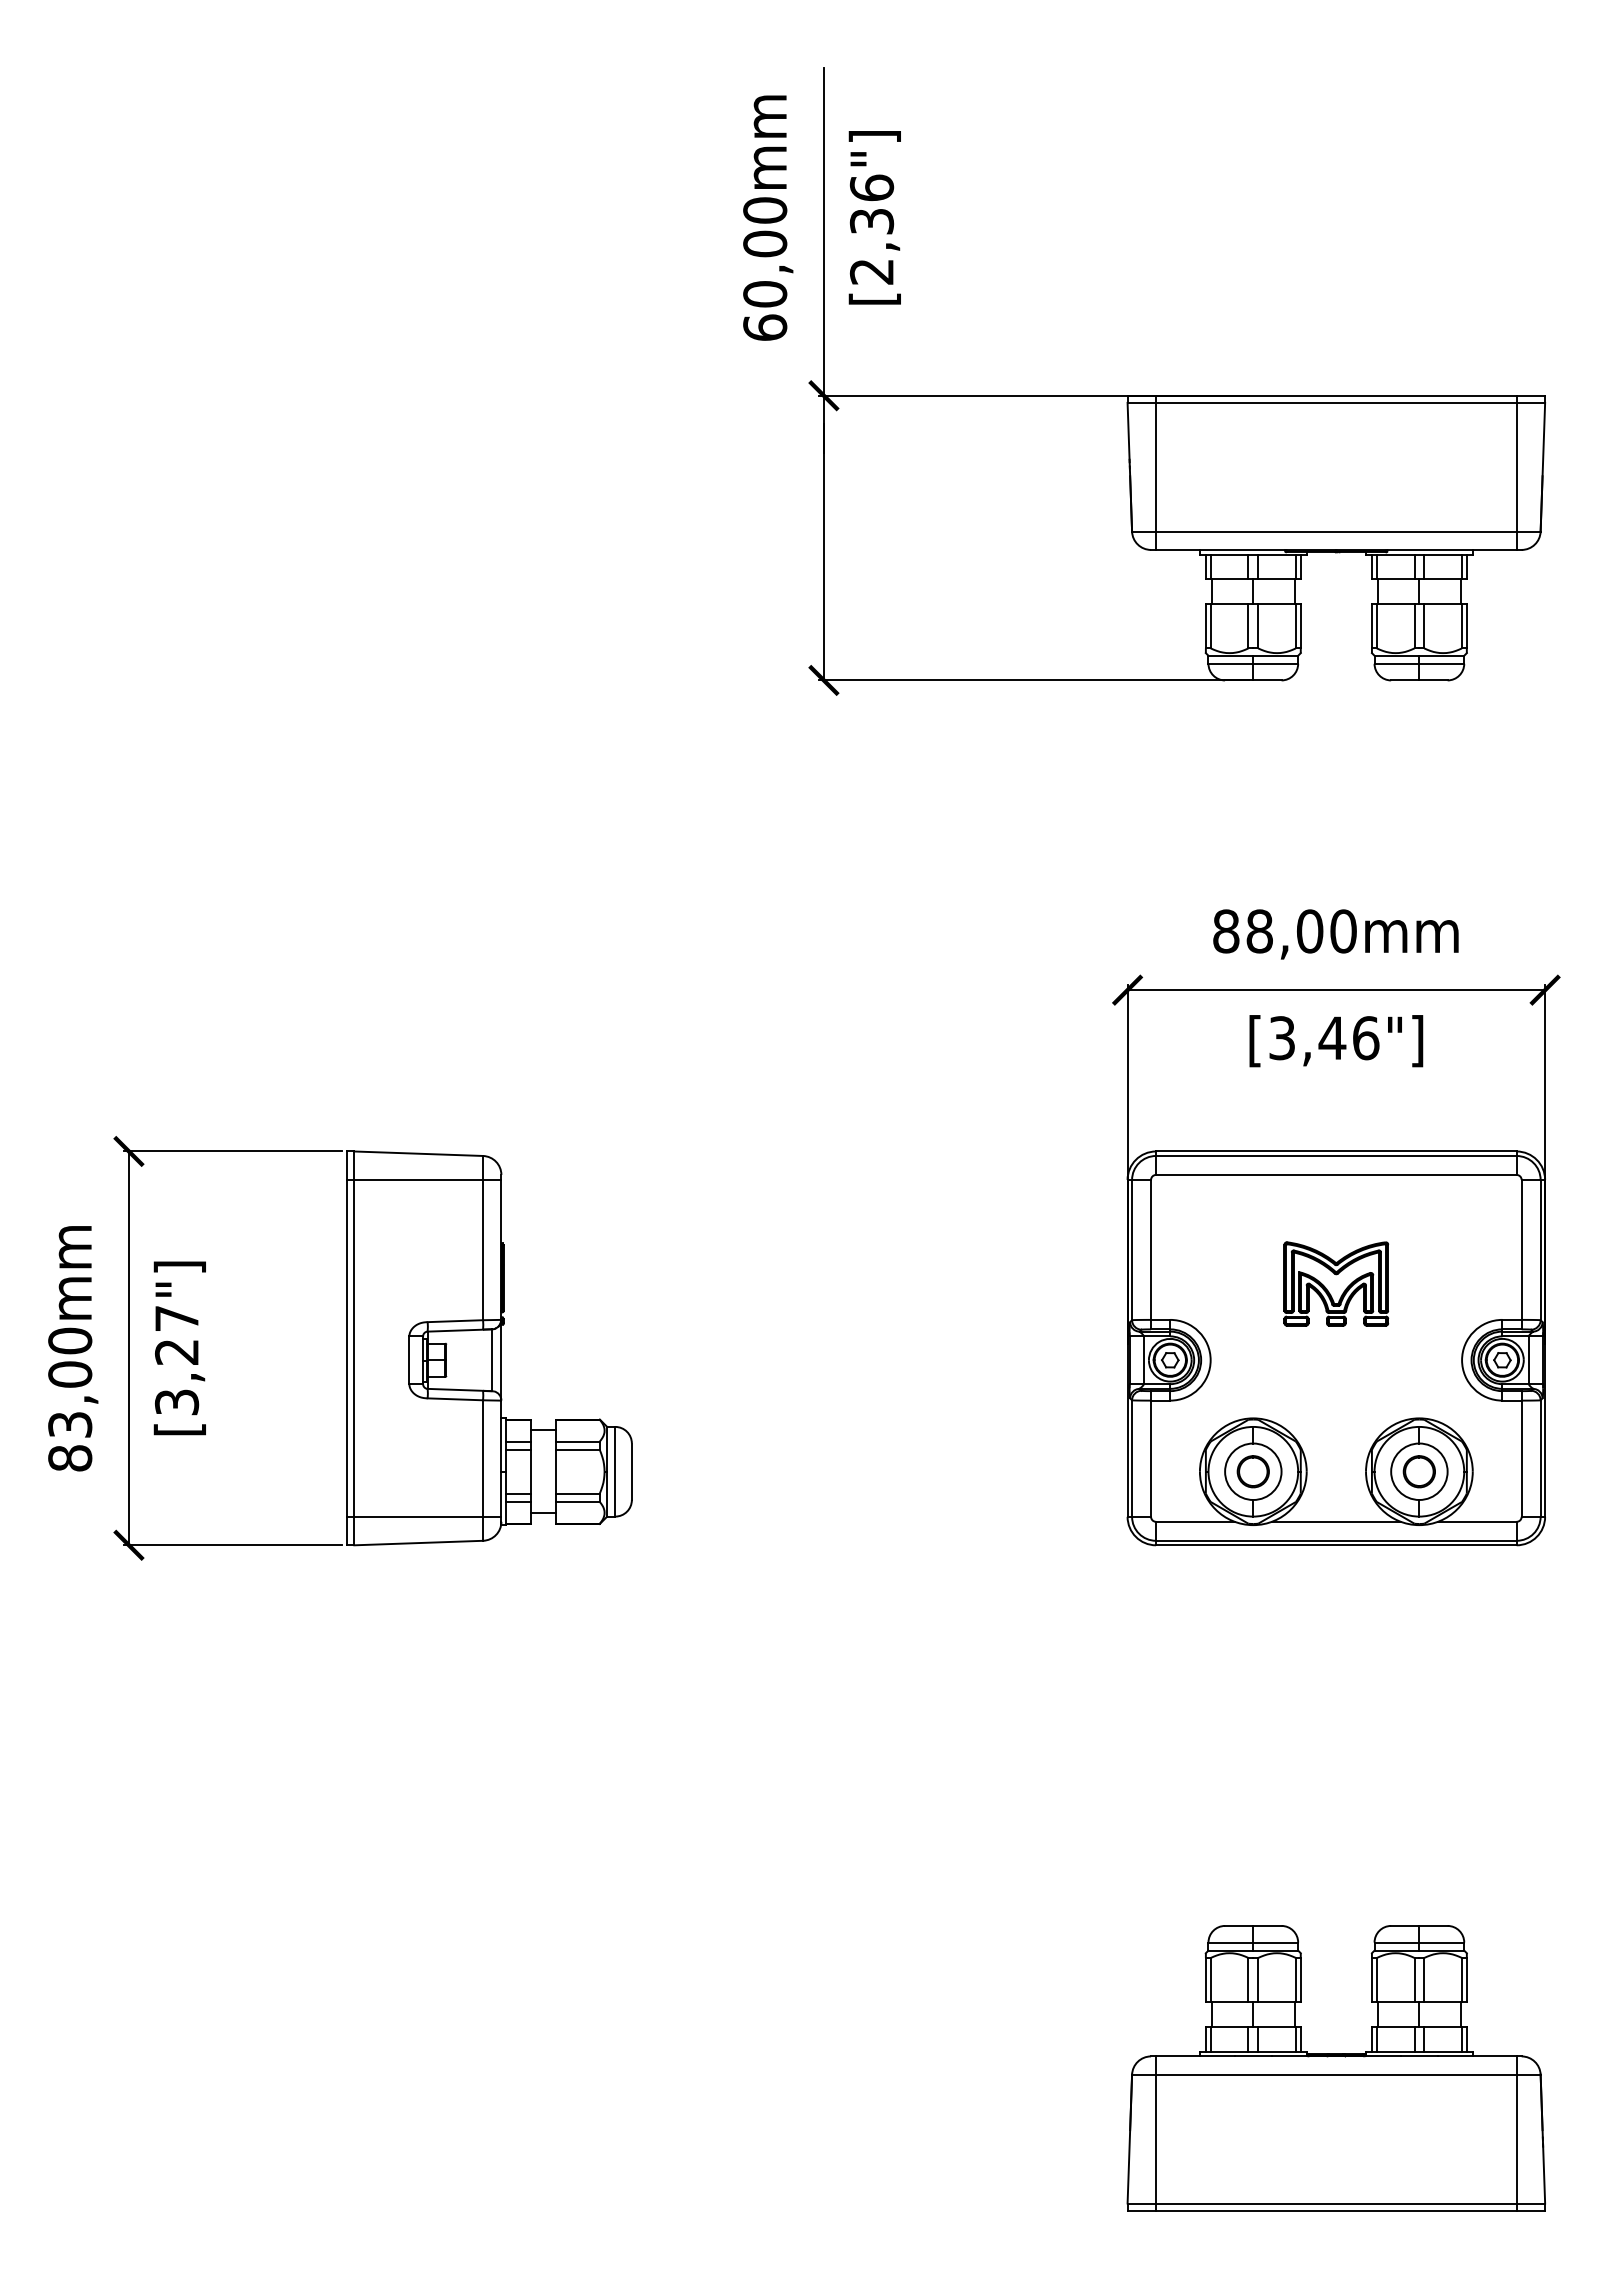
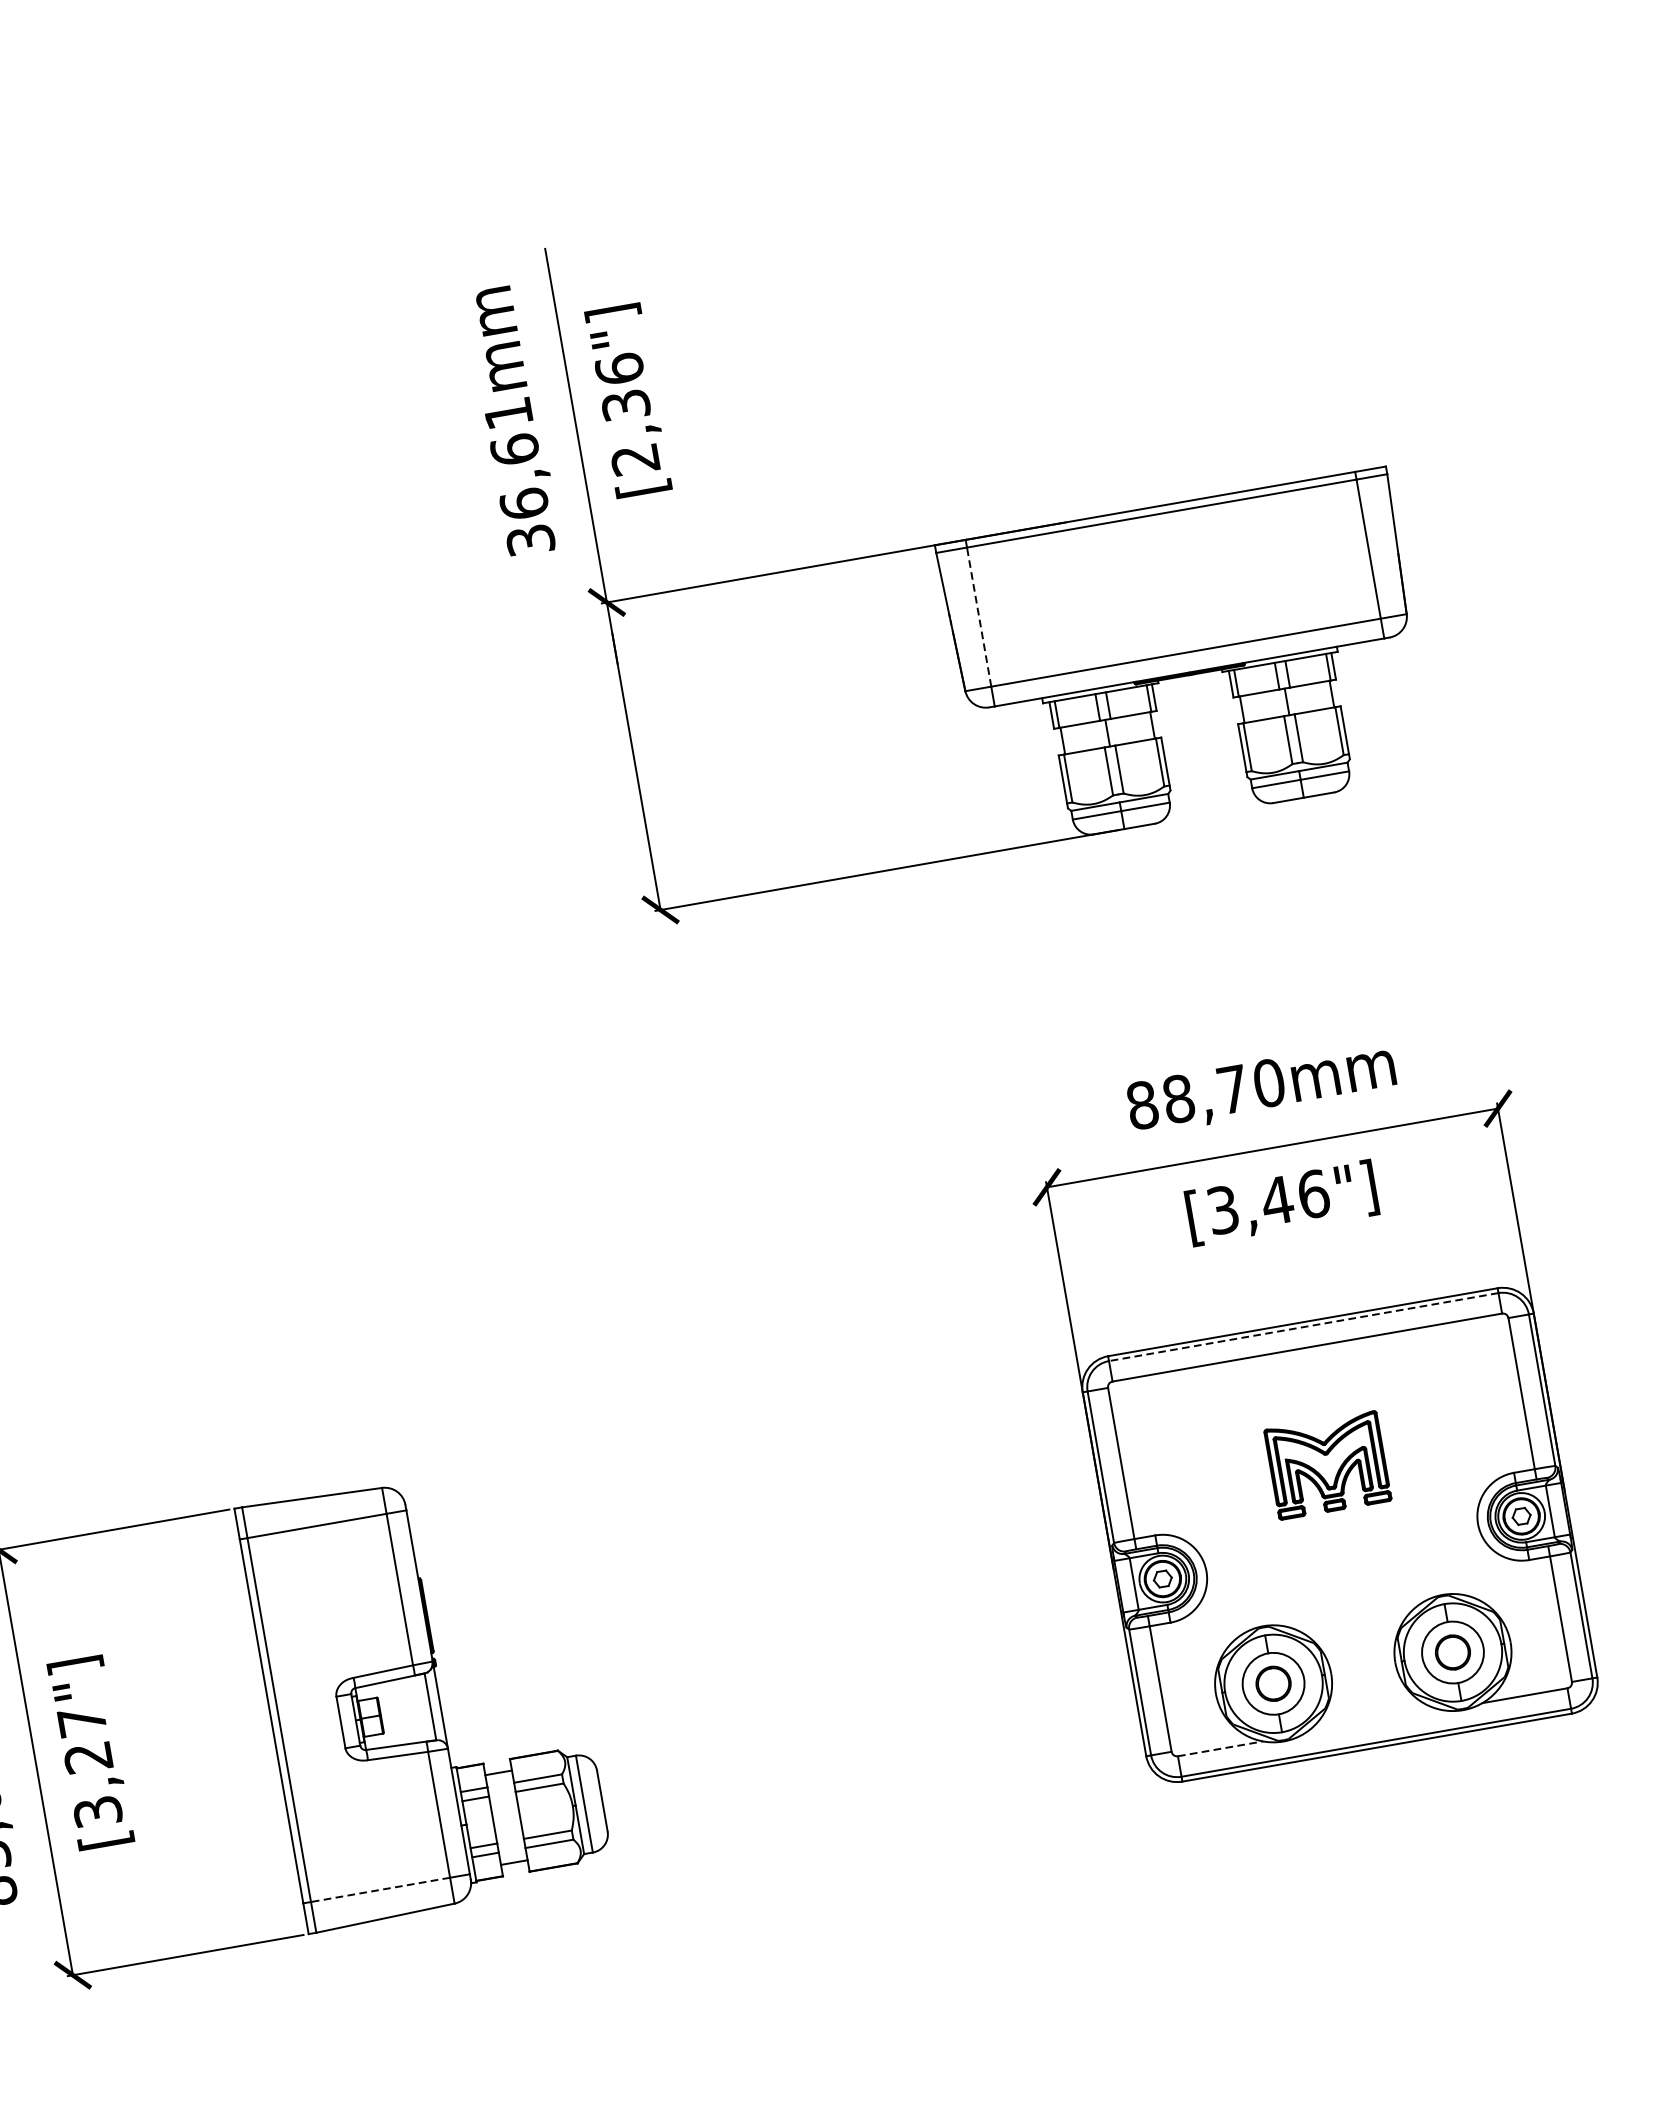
text: (765, 268) -> (519, 476), 60,00mm -> 36,61mm
line: (1156, 466) -> (979, 616), solid -> dashed
text: (1309, 931) -> (1232, 1089), 88,00mm -> 88,70mm
line: (1335, 1155) -> (1302, 1326), solid -> dashed
line: (418, 1516) -> (380, 1889), solid -> dashed
line: (1195, 1521) -> (1220, 1748), solid -> dashed
line: (1335, 1521) -> (1371, 1722), removed

